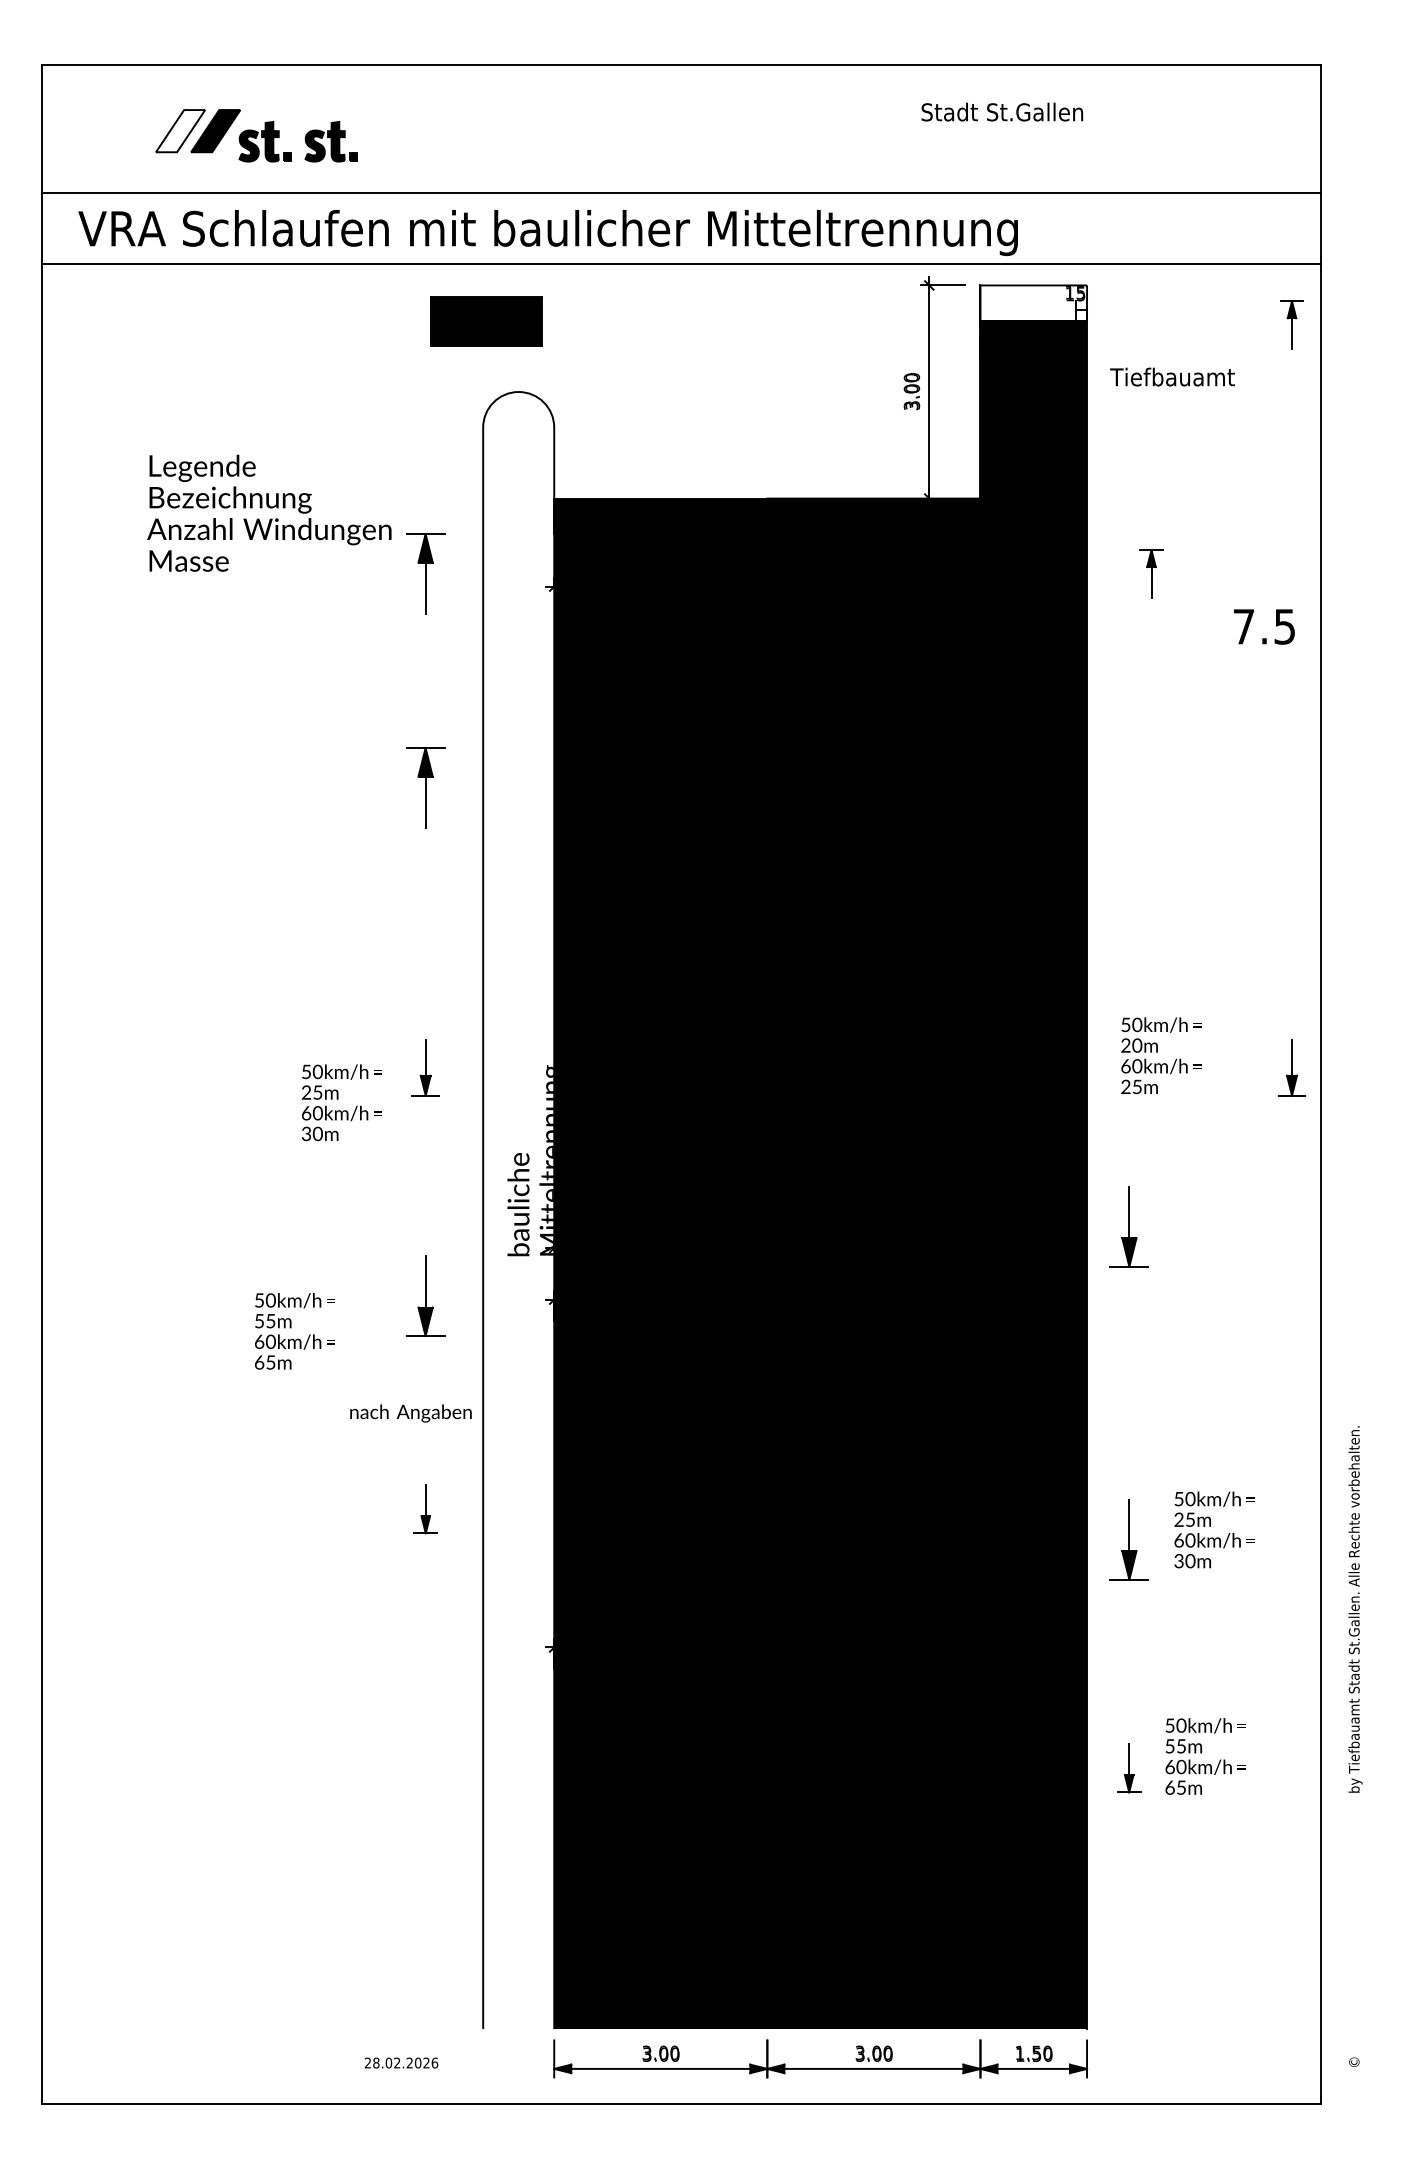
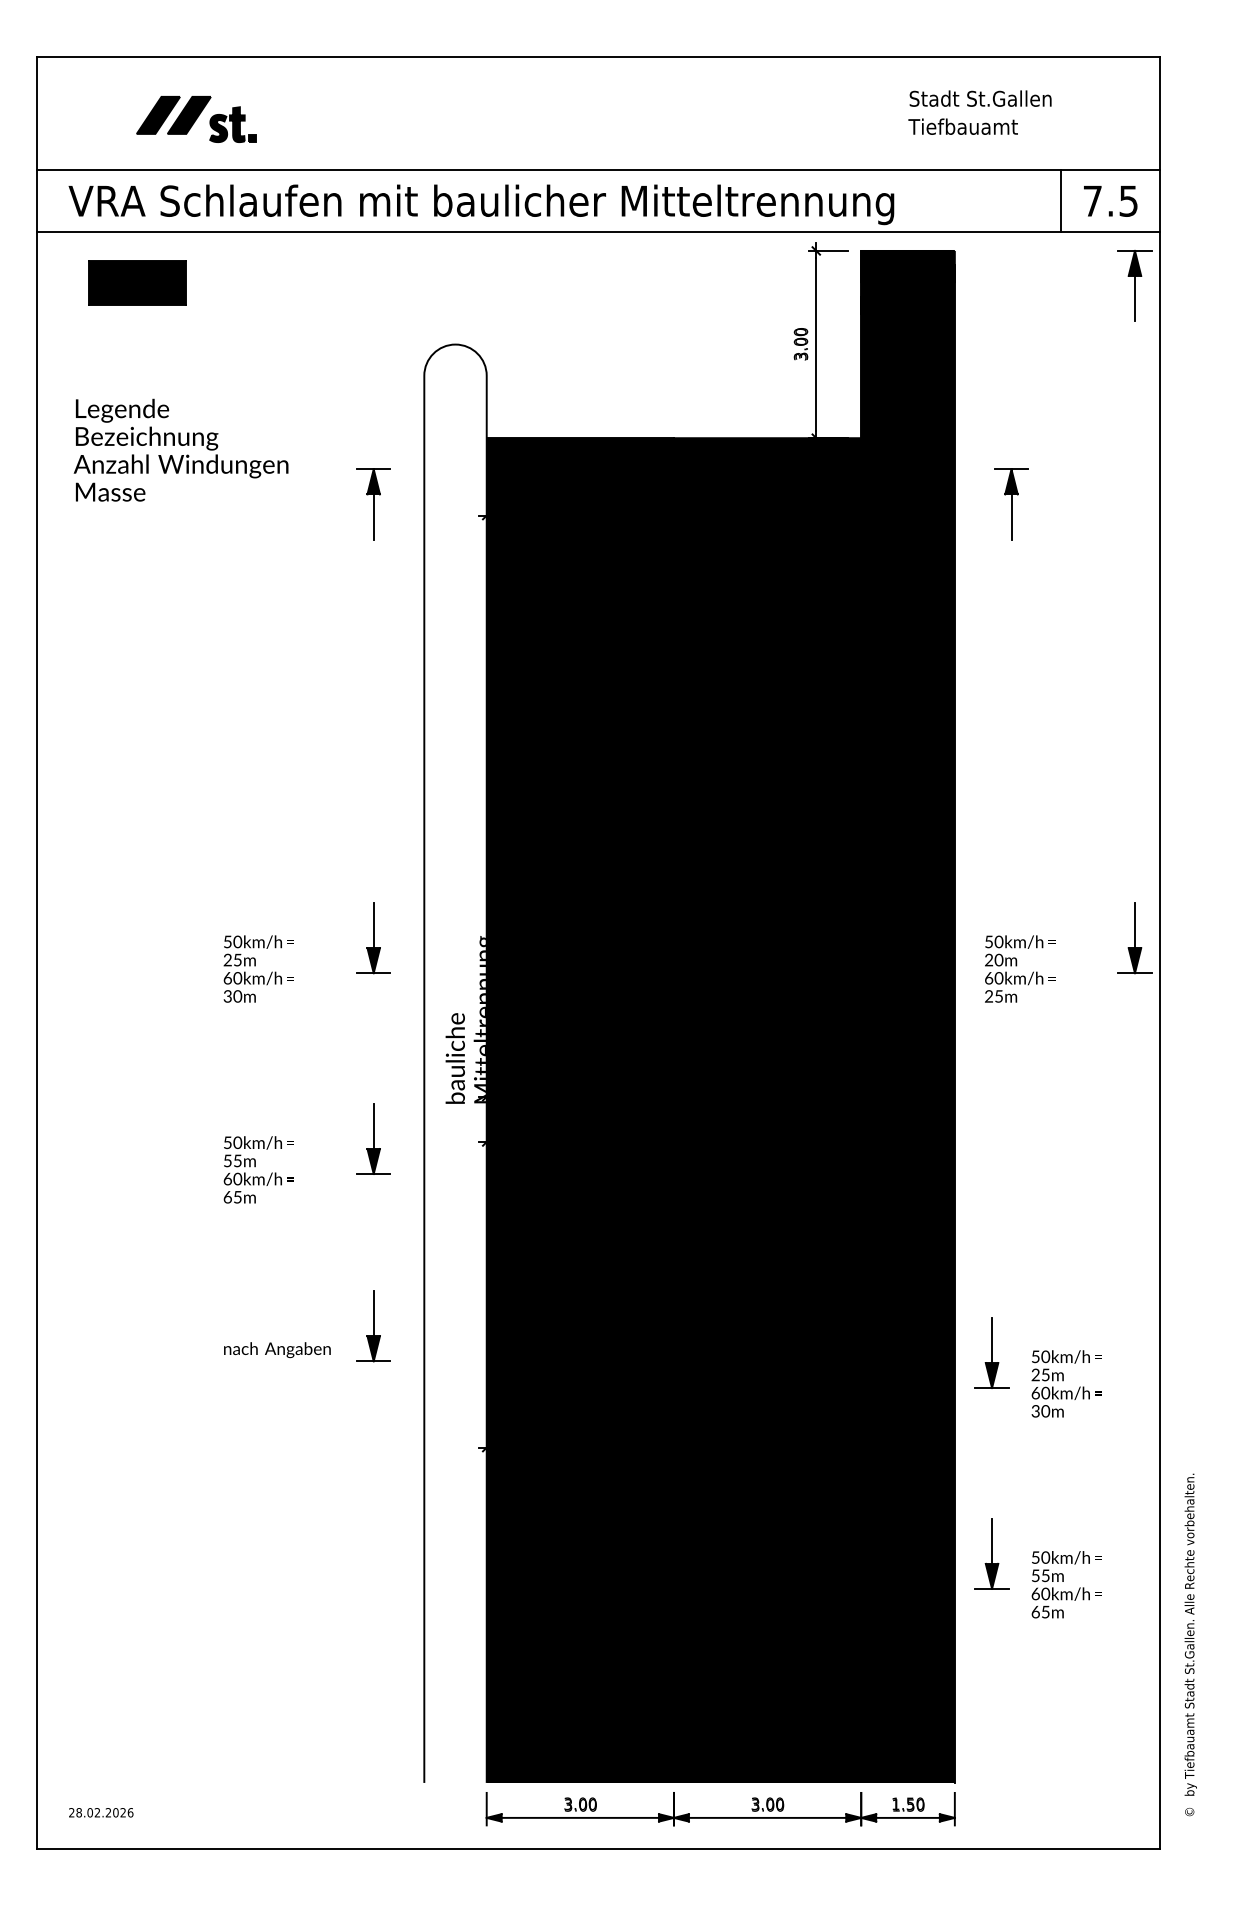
text: (1002, 111) -> (980, 98), moved
fill: (180, 131) -> (158, 115), added
part: (330, 141) -> (290, 124), removed
line: (1207, 227) -> (1060, 200), added
fill: (1033, 302) -> (907, 265), added
part: (486, 321) -> (137, 282), moved
part: (1291, 324) -> (1134, 285), size x1.67
text: (1172, 376) -> (963, 126), moved
text: (269, 512) -> (181, 449), moved
part: (1151, 573) -> (1011, 504), size x1.67
text: (1264, 626) -> (1110, 200), moved
part: (425, 787) -> (373, 692), removed
text: (1161, 1055) -> (1020, 968), moved
part: (425, 1067) -> (373, 938), size x1.43
part: (1291, 1067) -> (1134, 938), size x1.43
text: (341, 1102) -> (258, 968), moved
part: (1128, 1226) -> (991, 1077), removed
text: (410, 1413) -> (276, 1350), moved
part: (425, 1509) -> (373, 1326), size x1.67
text: (1214, 1529) -> (1066, 1383), moved
text: (1355, 1609) -> (1190, 1634), moved
text: (1205, 1756) -> (1066, 1584), moved
part: (1128, 1768) -> (991, 1553), size x1.67
text: (401, 2062) -> (101, 1812), moved

